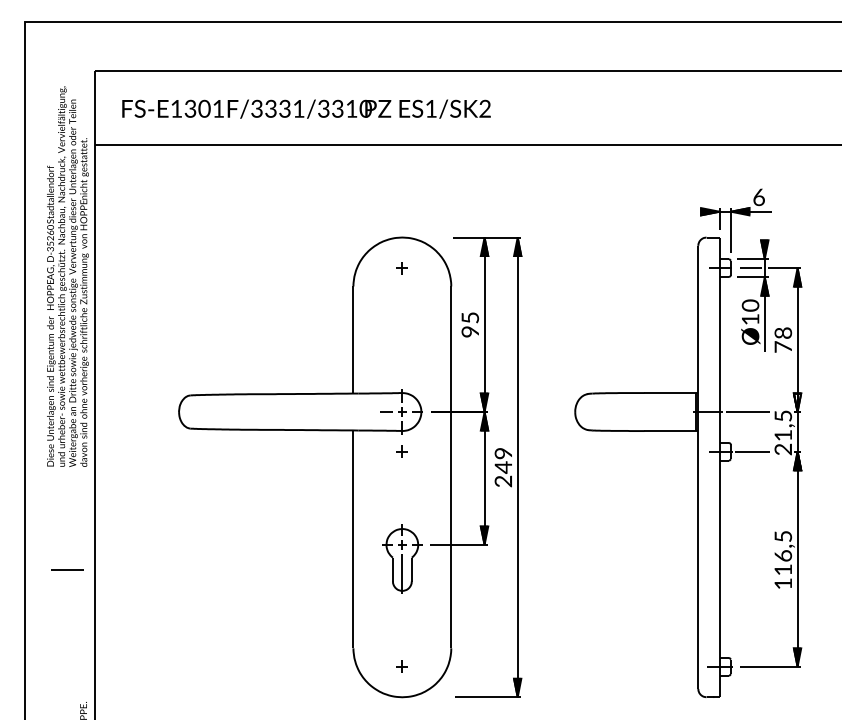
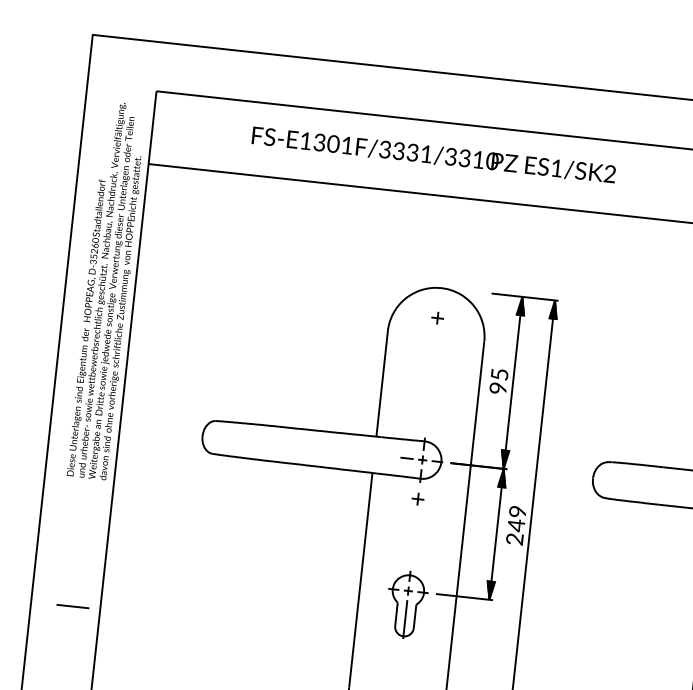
text: (306, 108) -> (434, 154), moved
line: (67, 569) -> (72, 606), moved

